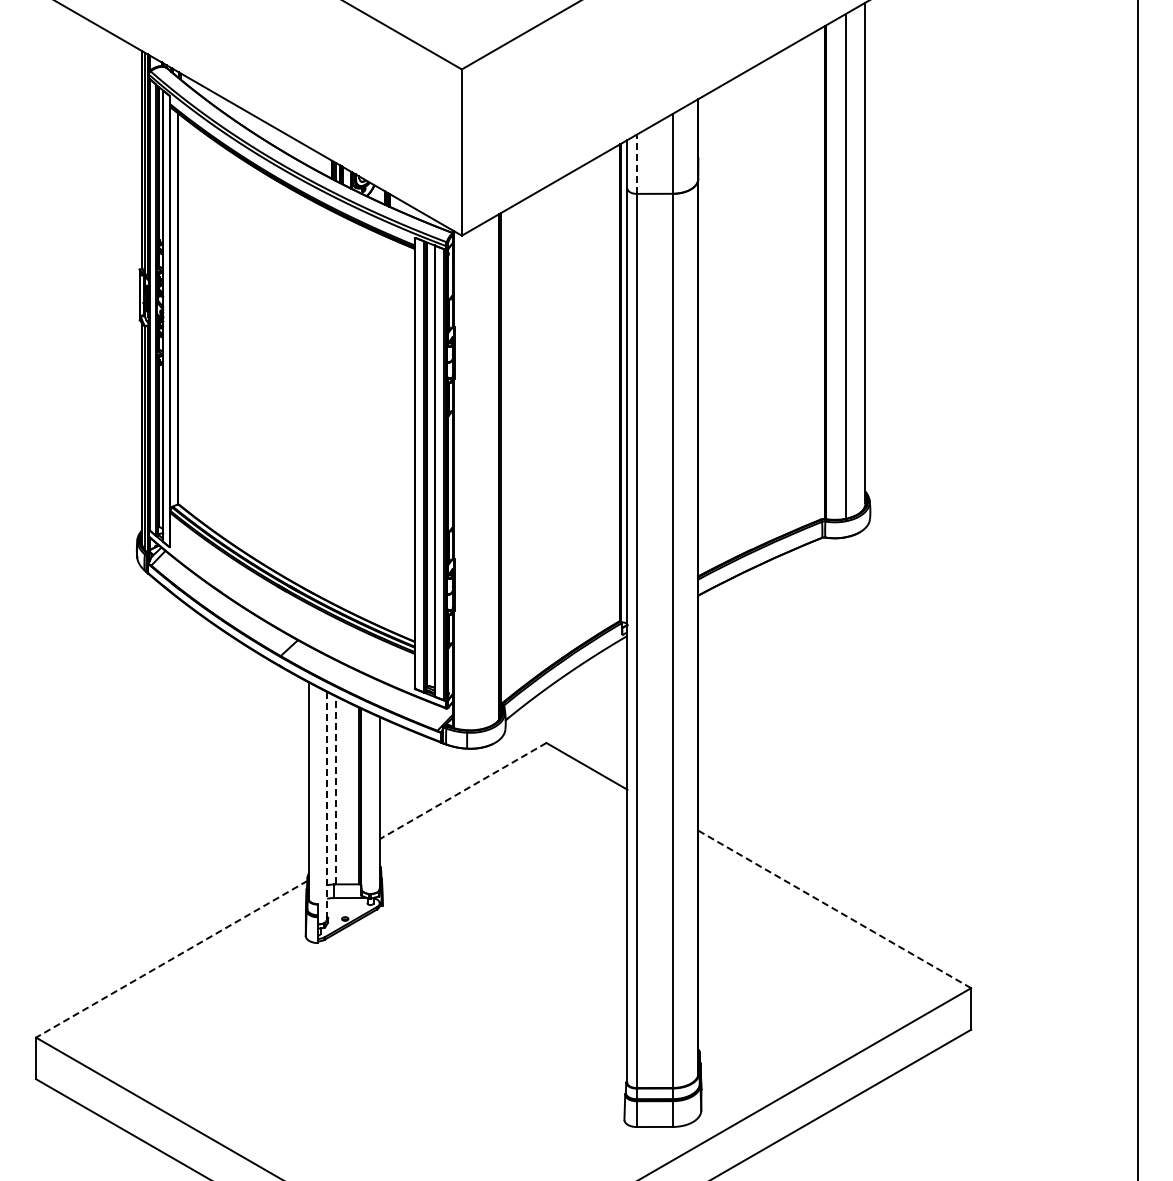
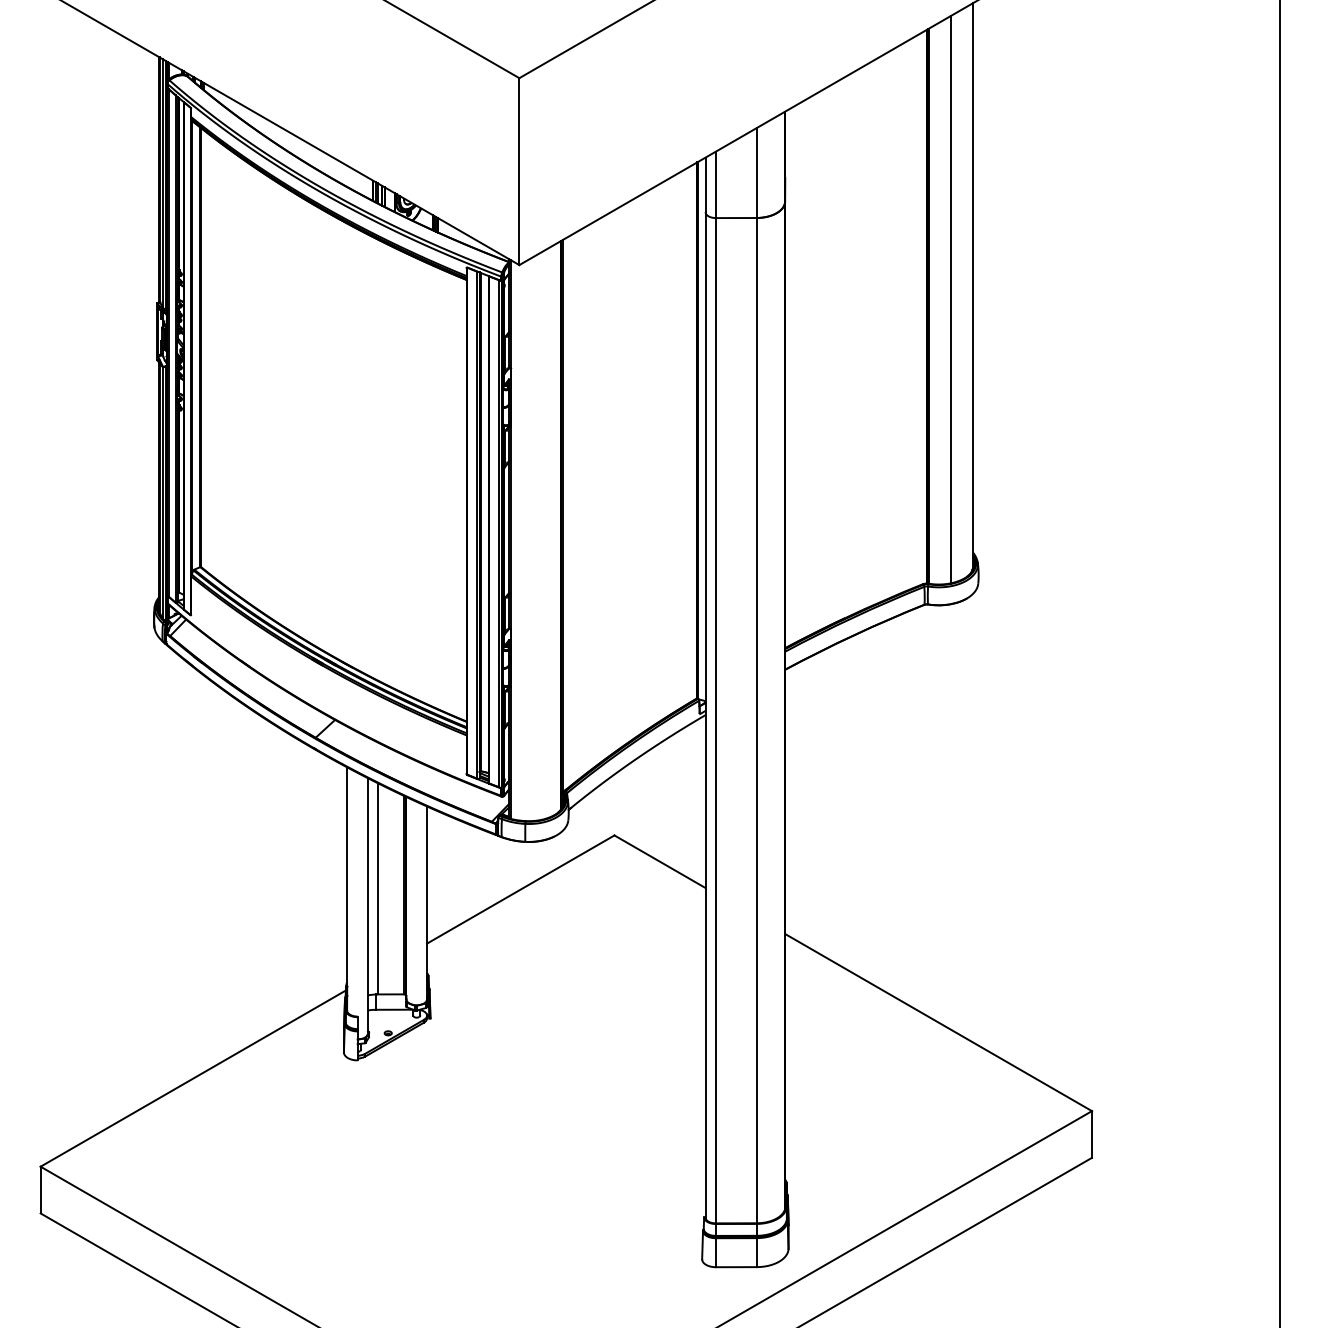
line: (636, 164) -> (715, 185), dashed -> solid
line: (335, 790) -> (377, 888), dashed -> solid
line: (462, 791) -> (520, 889), dashed -> solid
line: (327, 805) -> (368, 905), dashed -> solid
line: (834, 909) -> (938, 1022), dashed -> solid
line: (171, 959) -> (192, 1078), dashed -> solid

